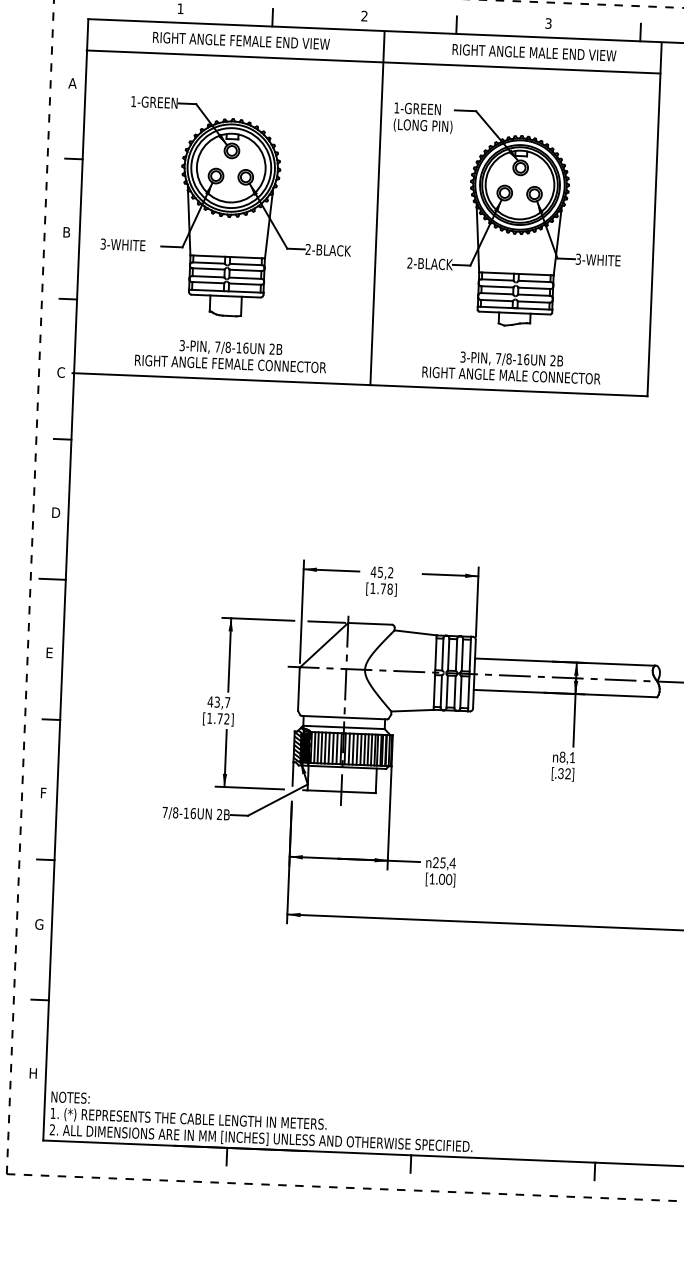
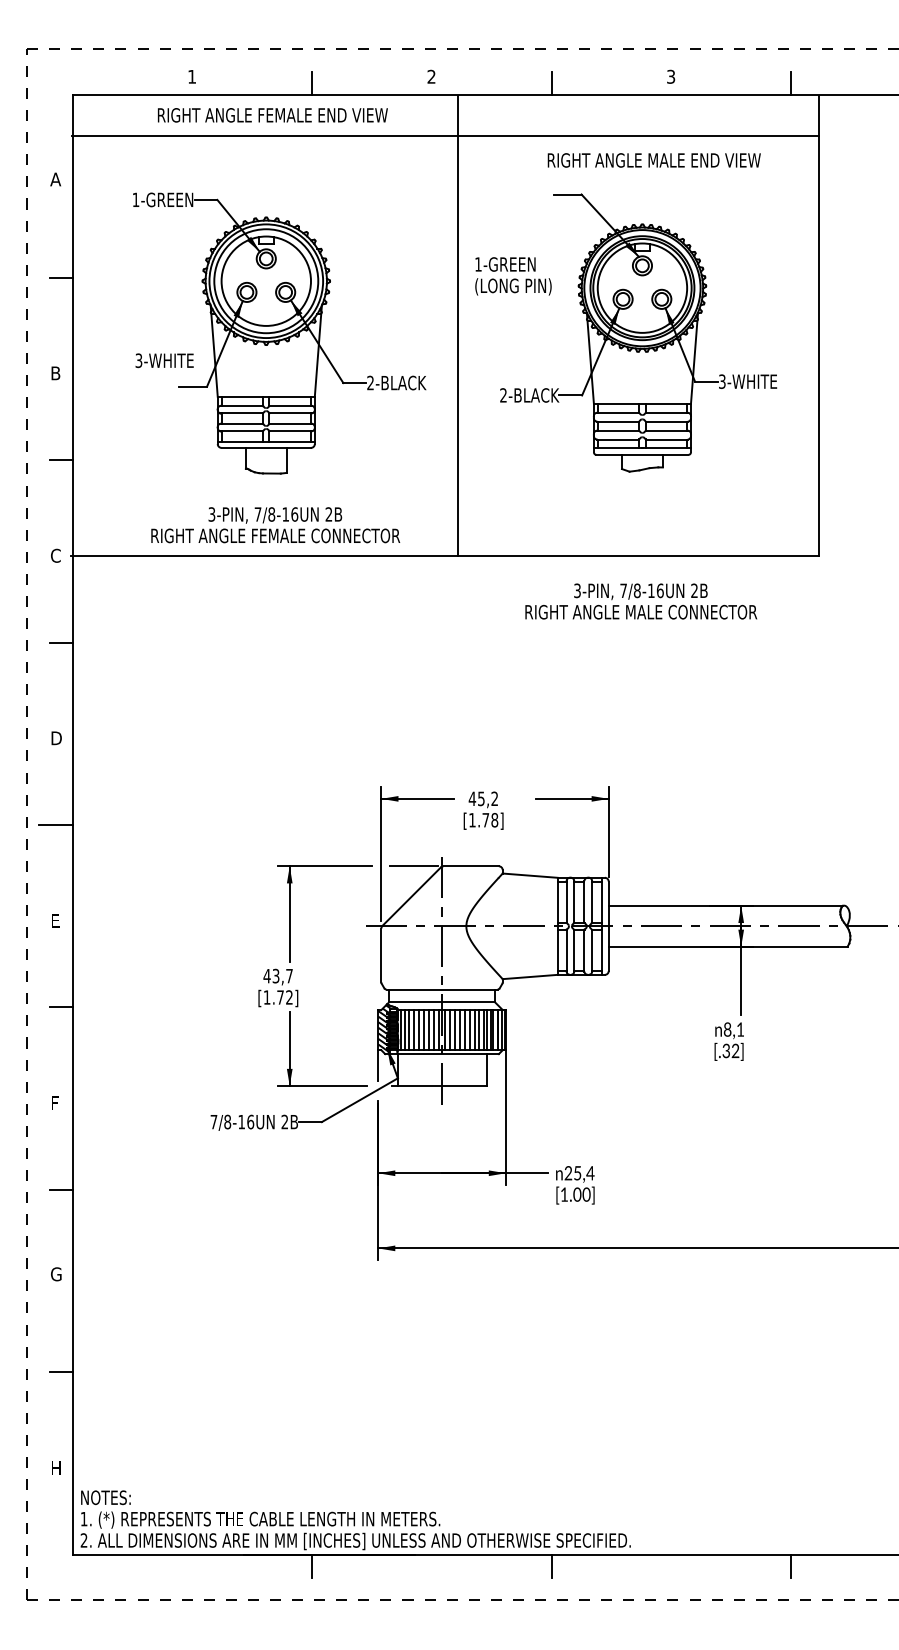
text: (533, 52) -> (653, 160), moved
text: (423, 118) -> (513, 276), moved
text: (122, 244) -> (164, 360), moved
text: (511, 367) -> (641, 601), moved

